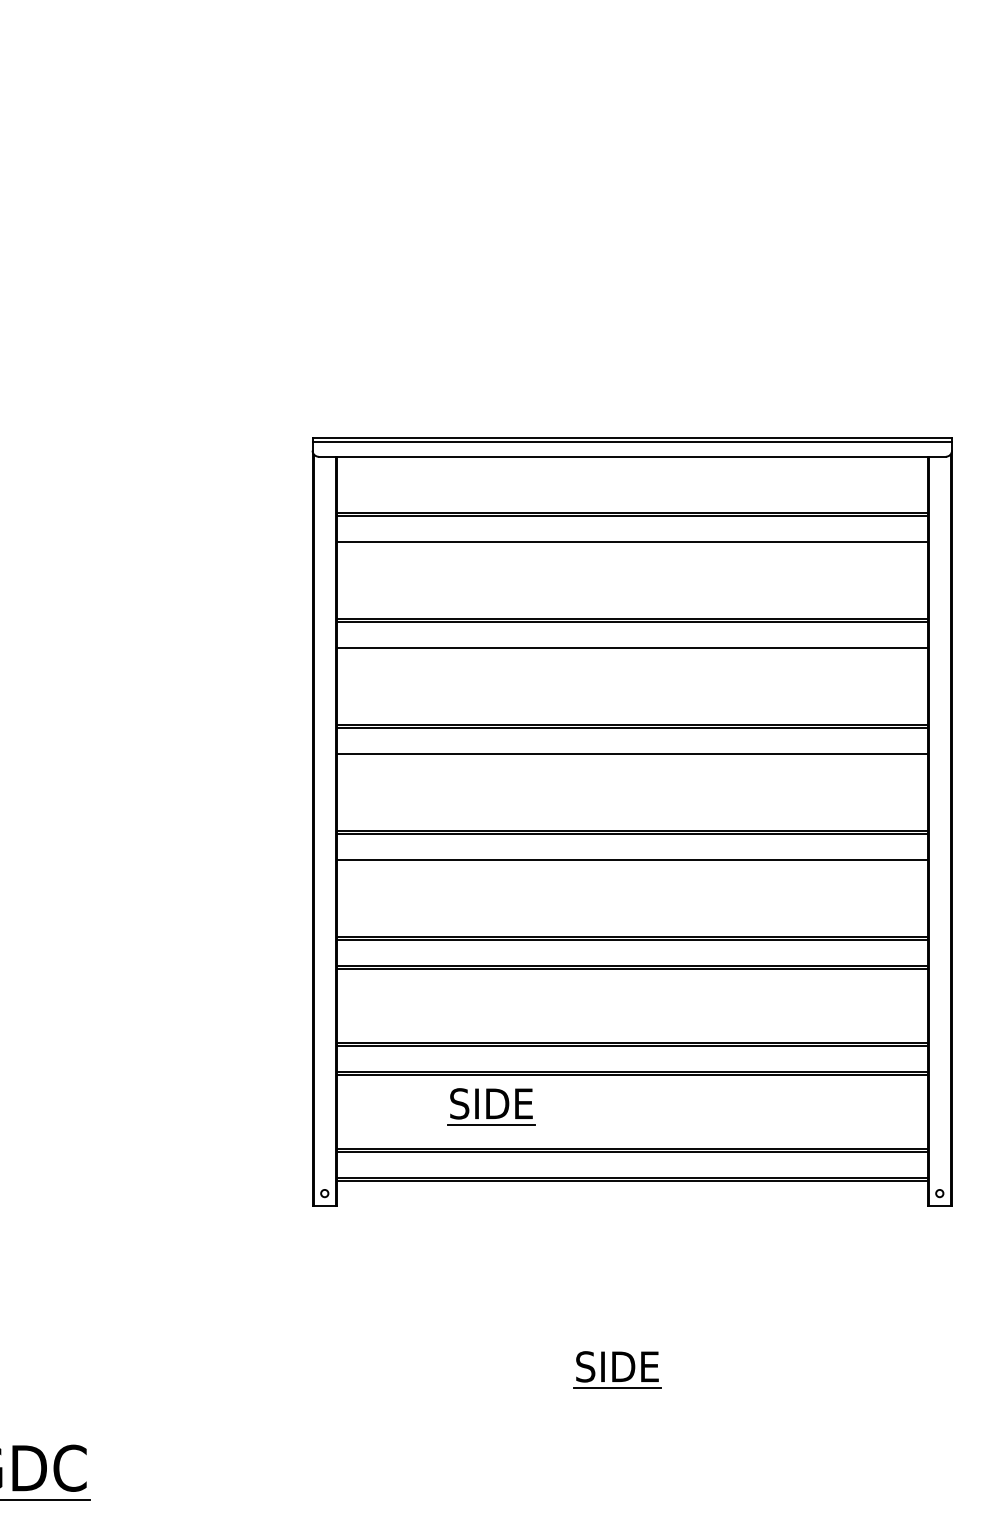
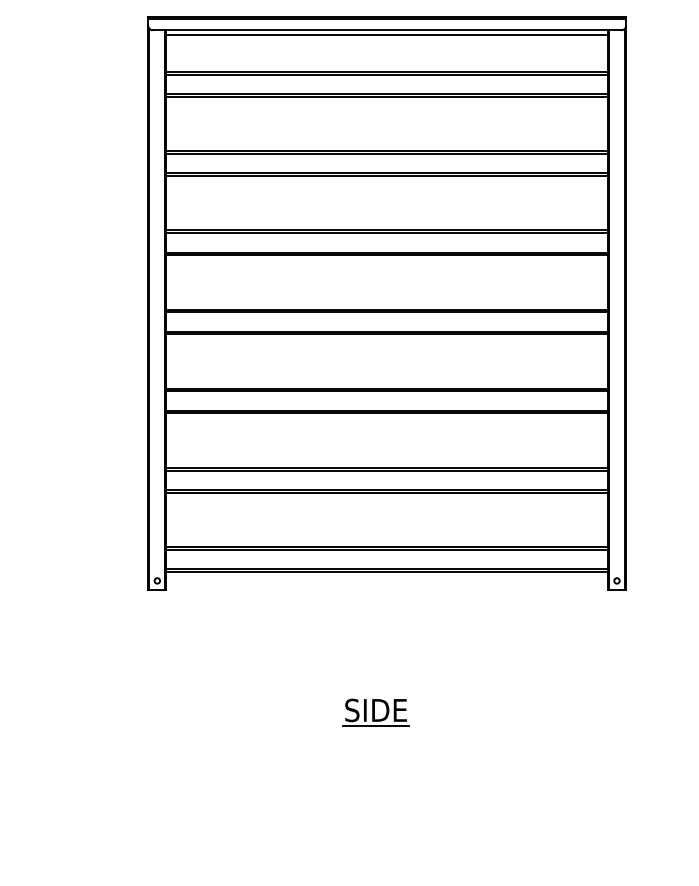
line: (631, 462) -> (386, 34), added
line: (631, 545) -> (386, 96), added
line: (631, 651) -> (386, 175), added
line: (631, 757) -> (386, 255), added
line: (631, 863) -> (386, 334), added
part: (491, 1106) -> (281, 515), removed

